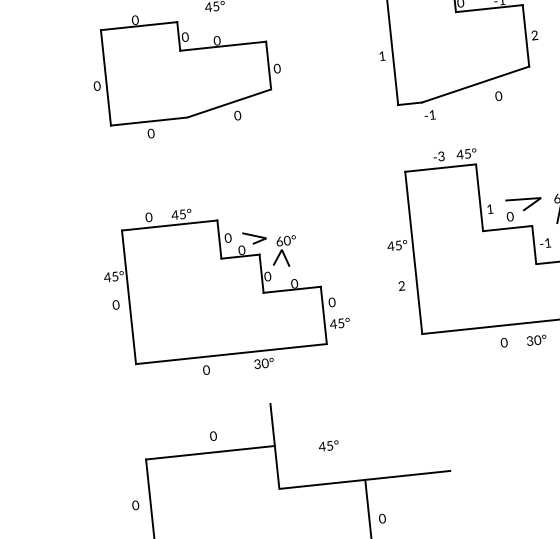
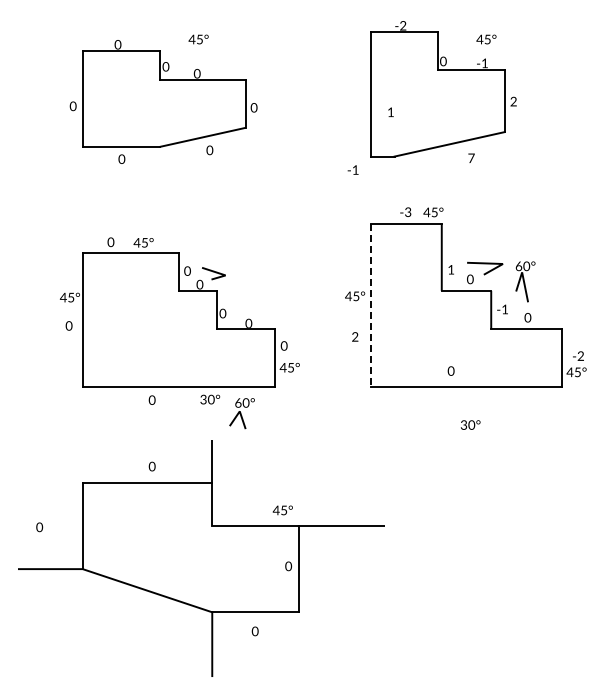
text: (381, 55) -> (390, 111), moved
text: (498, 96) -> (471, 158), 0 -> 7
text: (429, 114) -> (352, 169), moved
part: (283, 251) -> (241, 413), moved
line: (413, 253) -> (370, 305), solid -> dashed
text: (536, 339) -> (470, 424), moved
text: (503, 342) -> (450, 370), moved
text: (328, 446) -> (282, 510), moved
text: (135, 505) -> (39, 527), moved
text: (382, 518) -> (288, 566), moved

